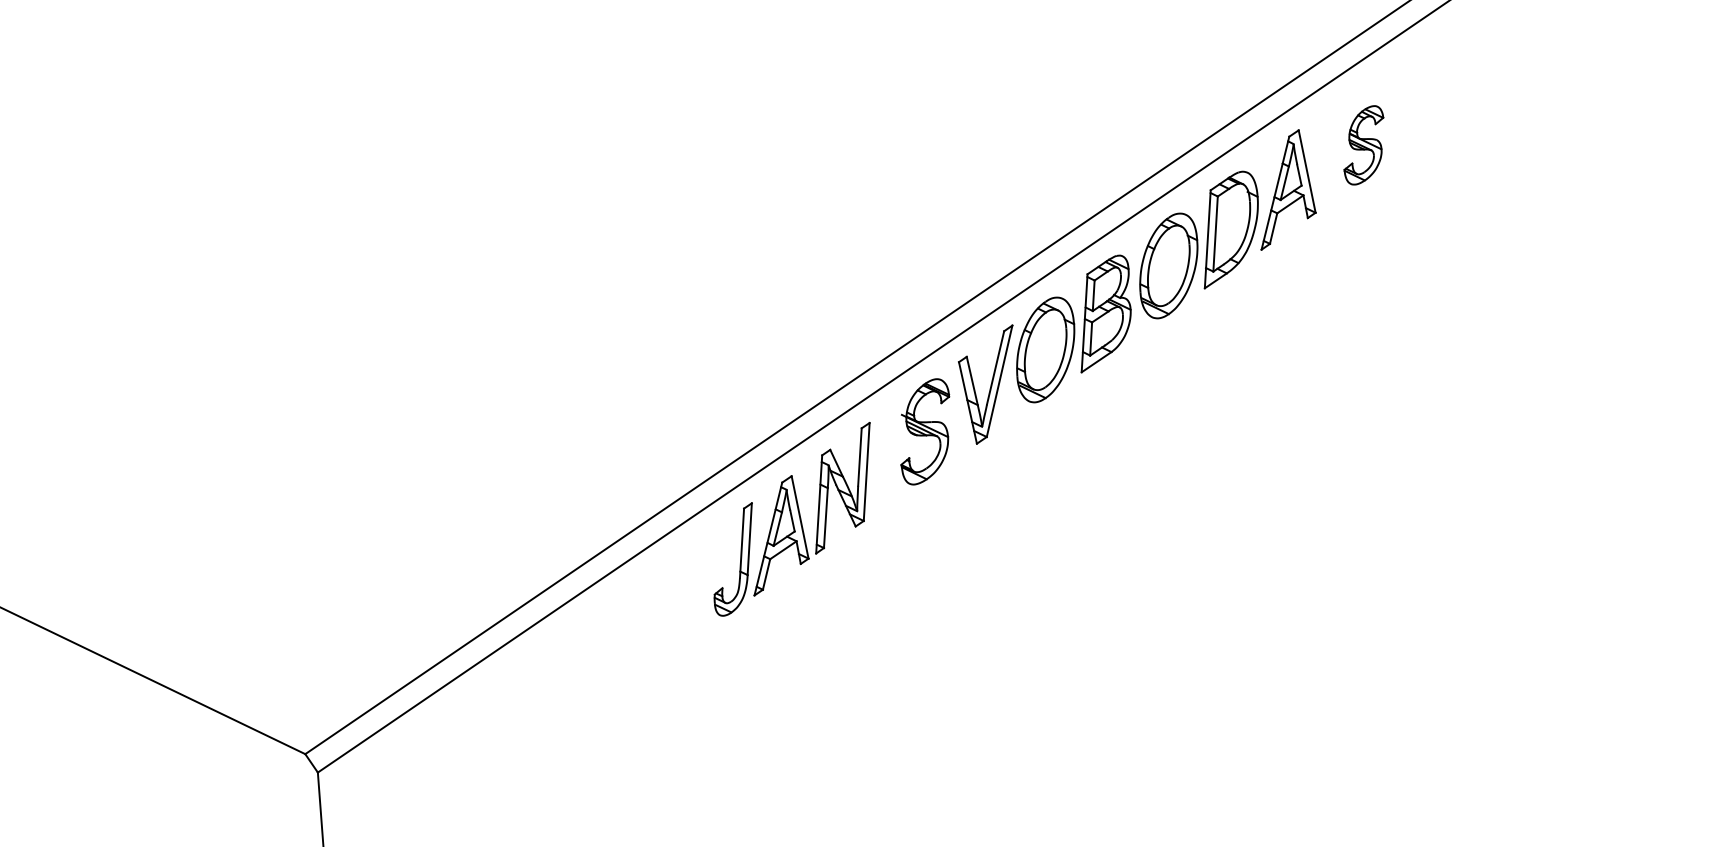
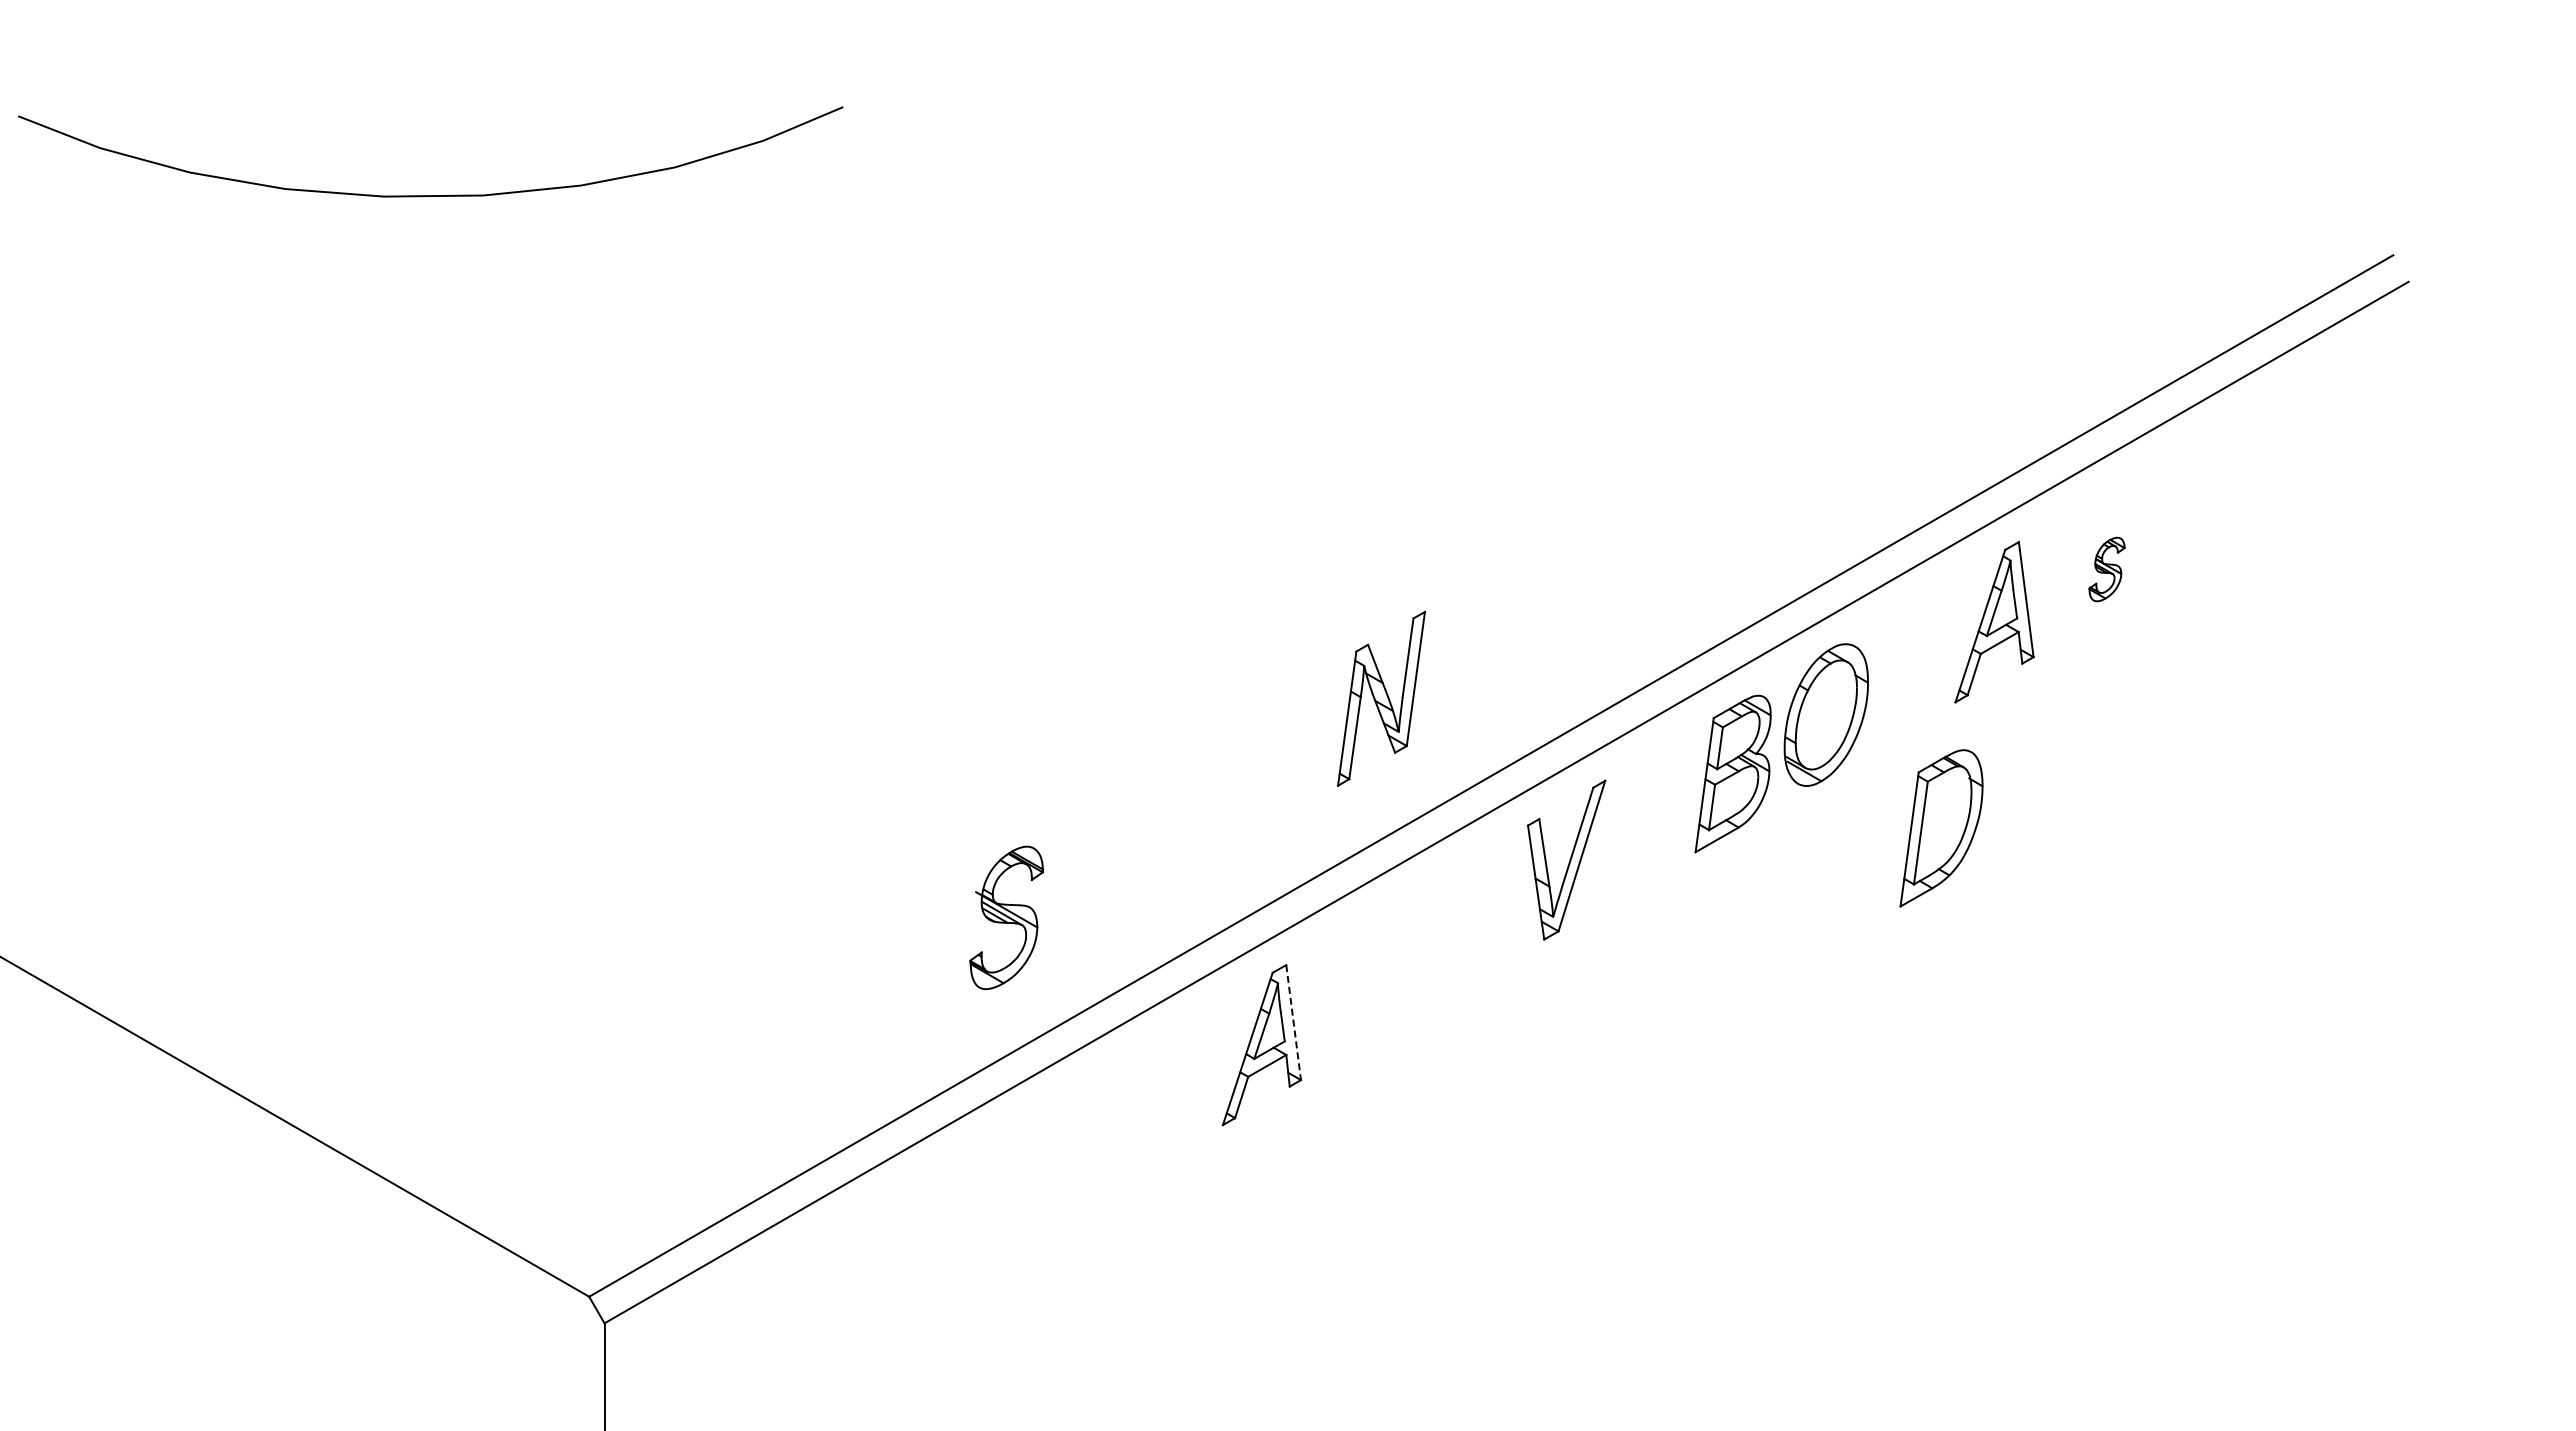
part: (1363, 145) -> (2106, 569), size x0.6
part: (1230, 229) -> (1941, 828), moved
part: (1045, 349) -> (1648, 817), removed
part: (925, 431) -> (1006, 917), moved
part: (842, 487) -> (1381, 698), moved
line: (800, 517) -> (1293, 1022), solid -> dashed
part: (740, 561) -> (1206, 1077), removed

